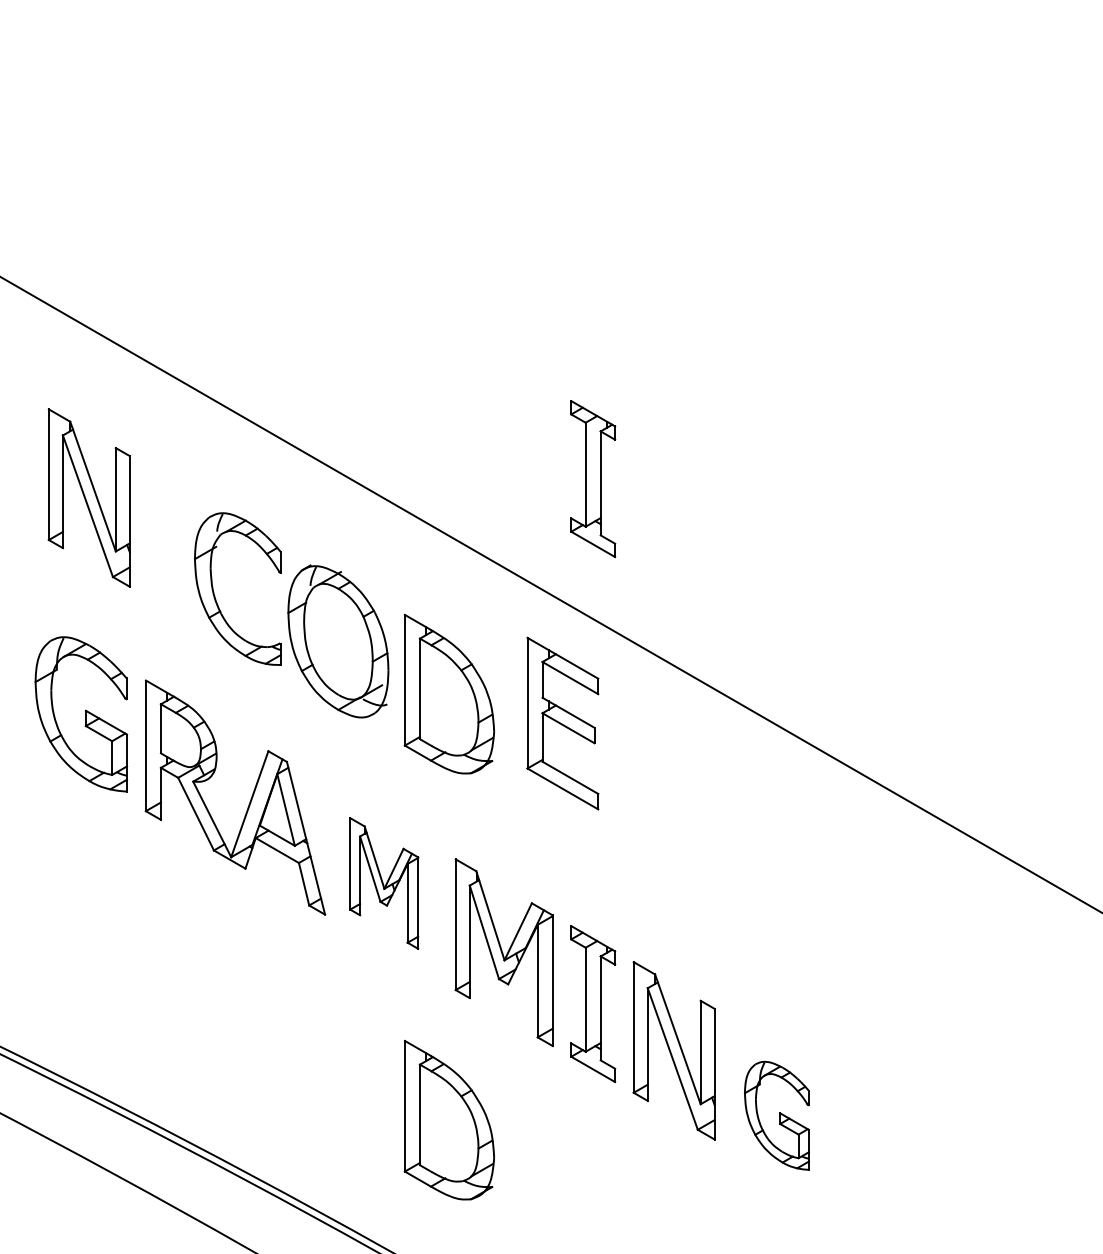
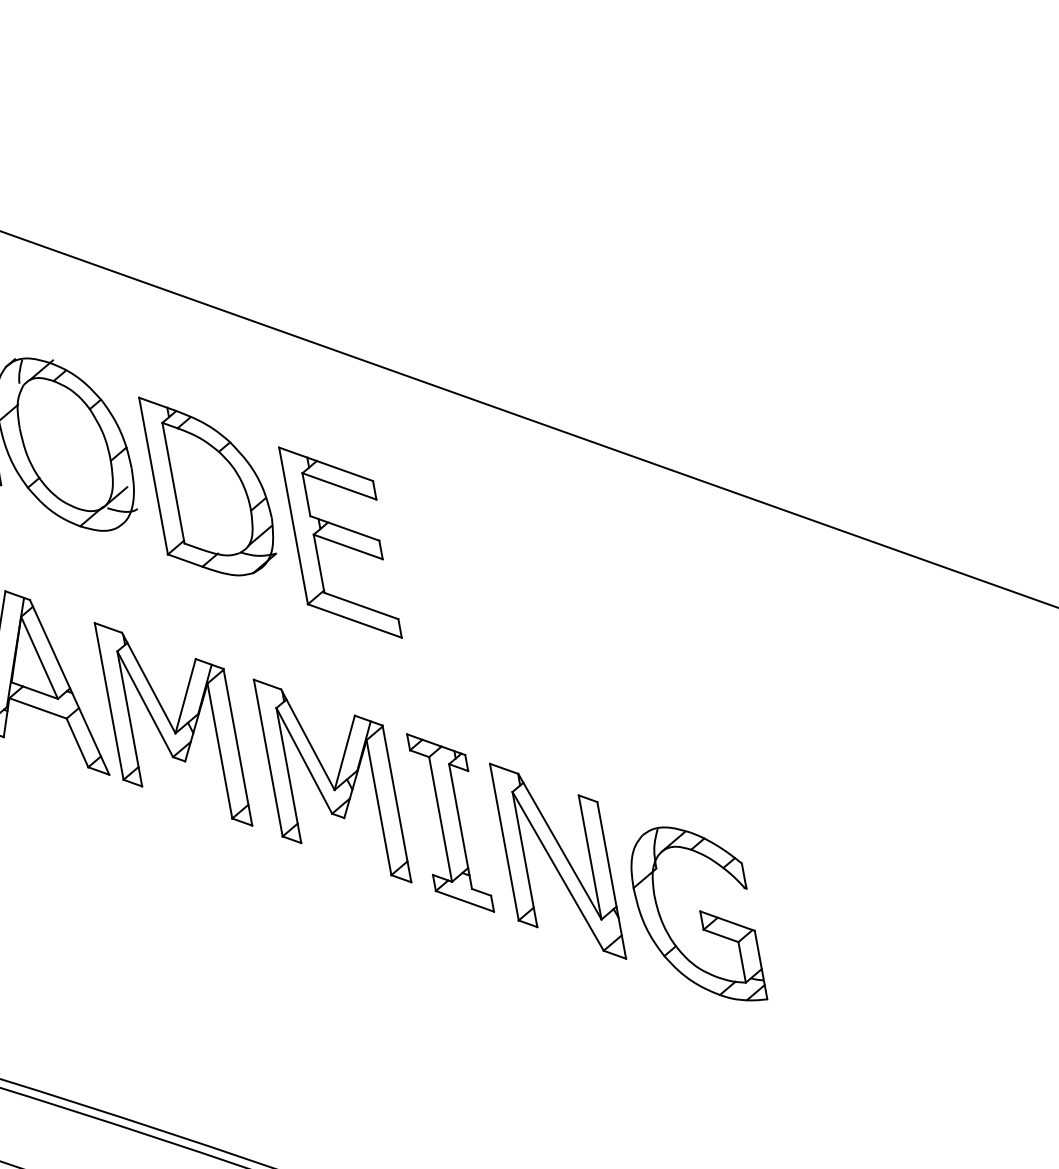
part: (593, 479) -> (335, 193), removed
part: (562, 723) -> (339, 542), moved
part: (383, 883) -> (172, 724), size x1.43
part: (776, 1115) -> (694, 916), size x1.43
part: (449, 1119) -> (303, 993), removed

